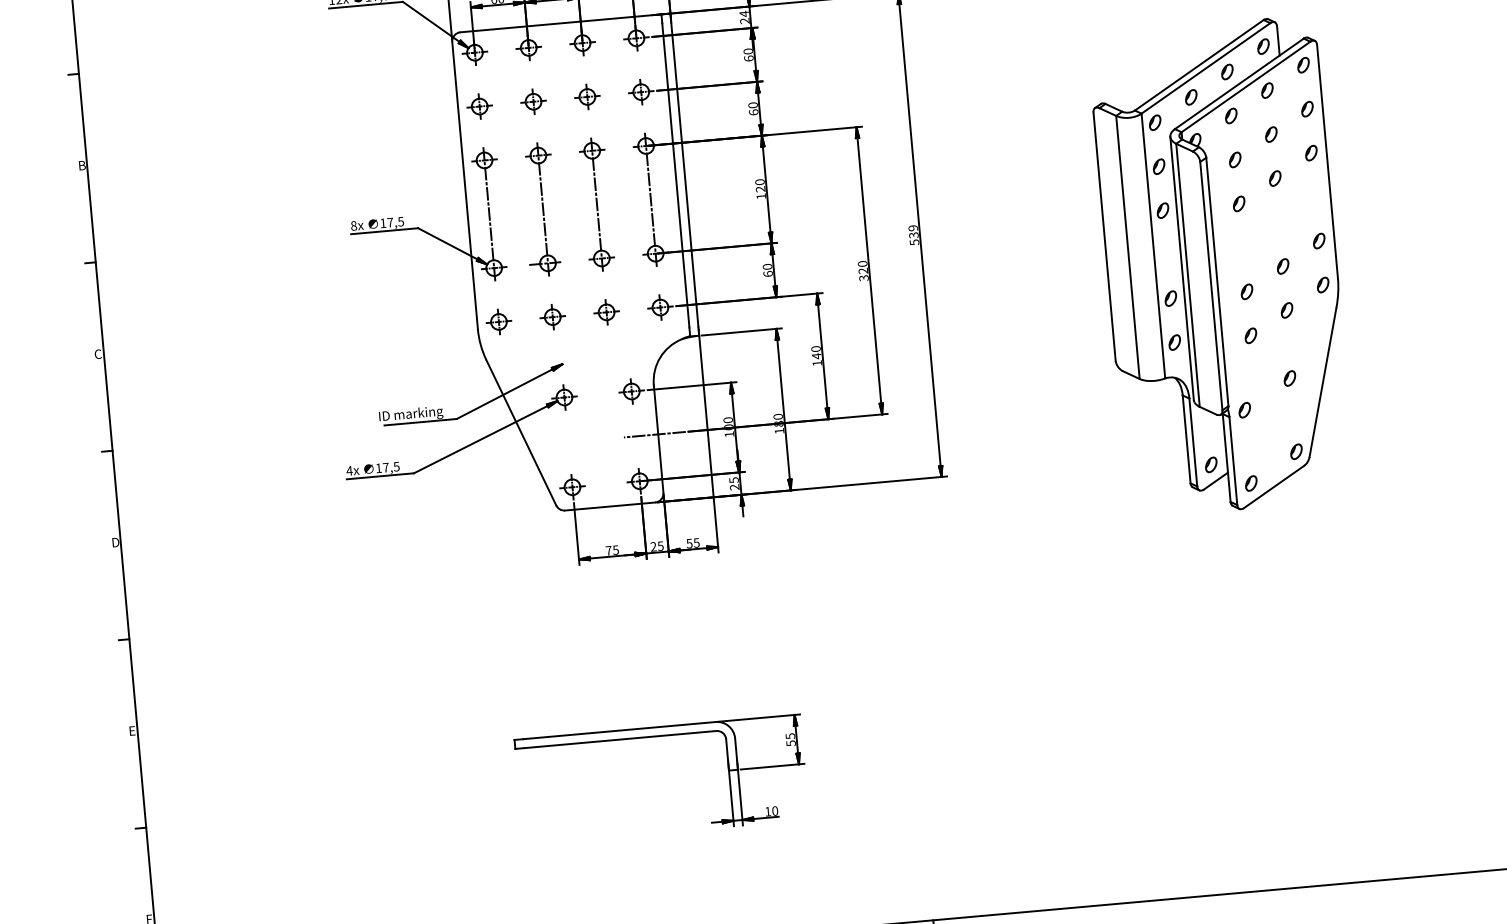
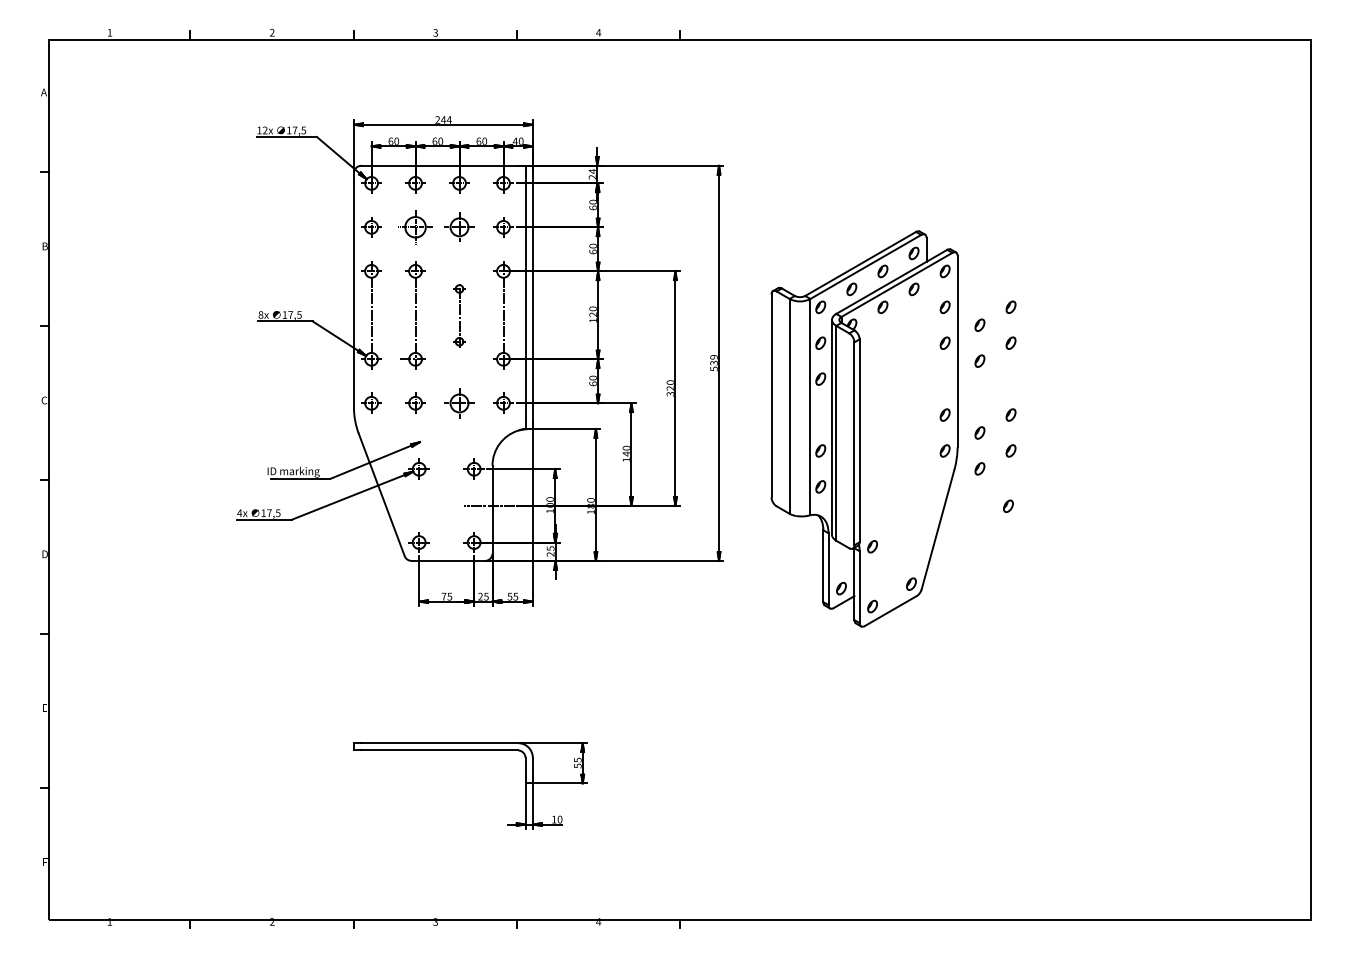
part: (587, 97) -> (459, 227), size x1.4
part: (533, 101) -> (415, 227), size x1.6
part: (597, 204) -> (459, 315), size x0.6
part: (1221, 266) -> (864, 428), moved
part: (606, 311) -> (459, 402), size x1.4

